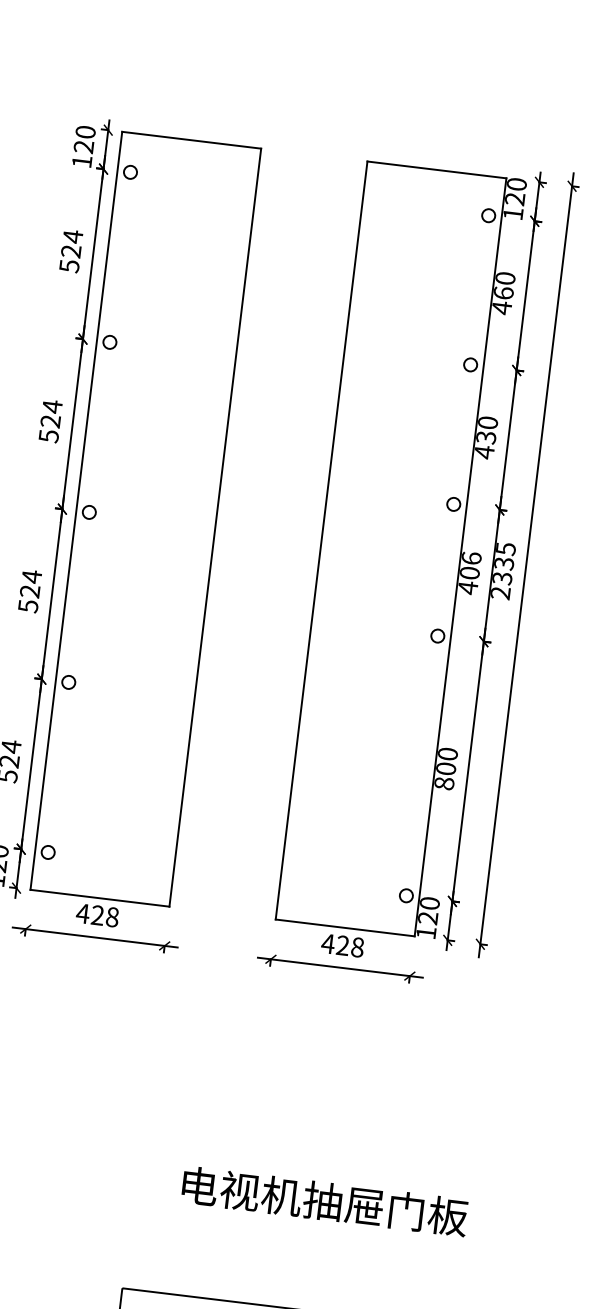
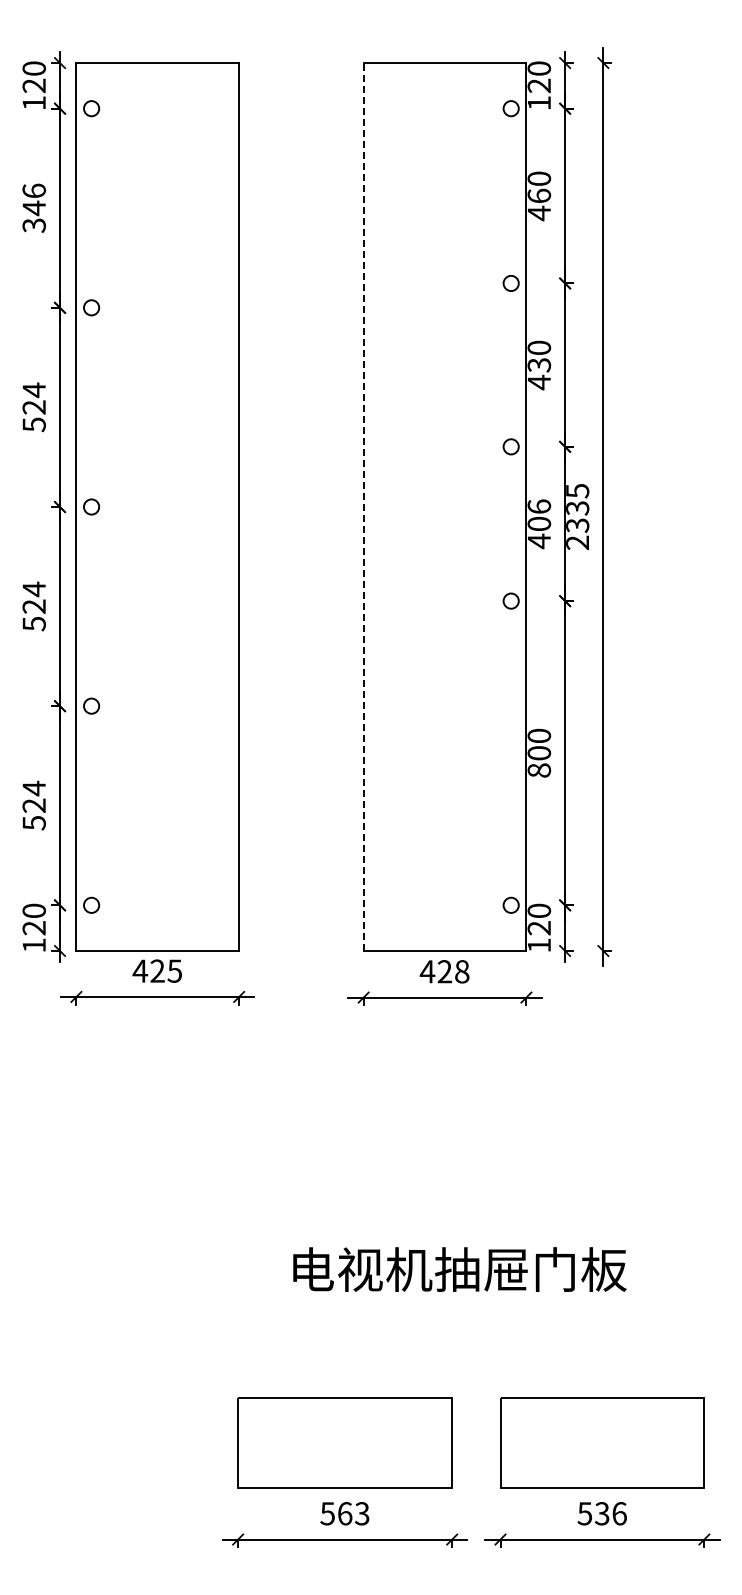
text: (70, 250) -> (33, 207), 524 -> 346
line: (321, 540) -> (363, 507), solid -> dashed
text: (112, 916) -> (174, 970), 428 -> 425

